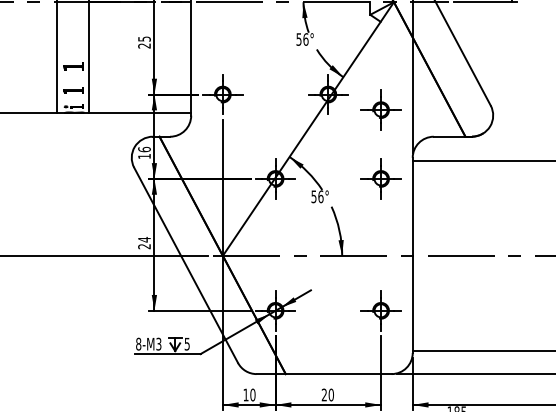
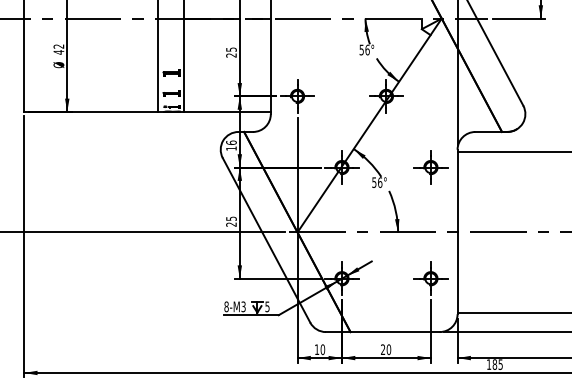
part: (380, 110) -> (430, 109), removed
text: (144, 239) -> (231, 218), 24 -> 25

